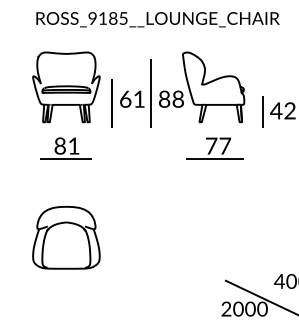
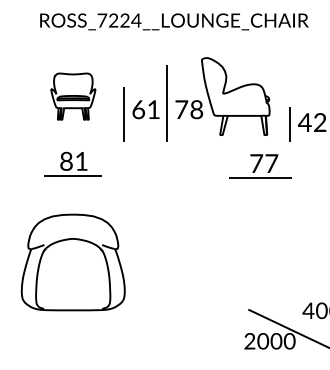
text: (108, 18) -> (119, 20), ROSS_9185__LOUNGE_CHAIR -> ROSS_7224__LOUNGE_CHAIR
part: (66, 87) -> (73, 96), size x0.6
text: (164, 98) -> (181, 108), 88 -> 78
part: (214, 148) -> (259, 166), moved
part: (66, 237) -> (73, 262), size x1.4

